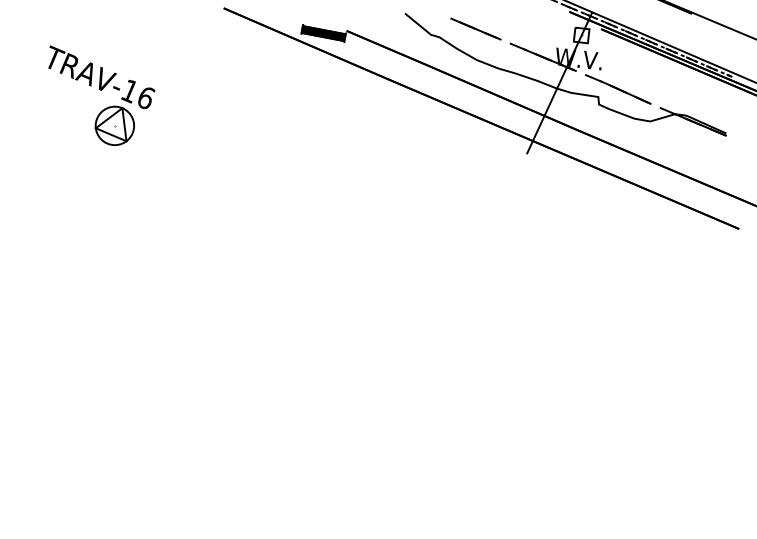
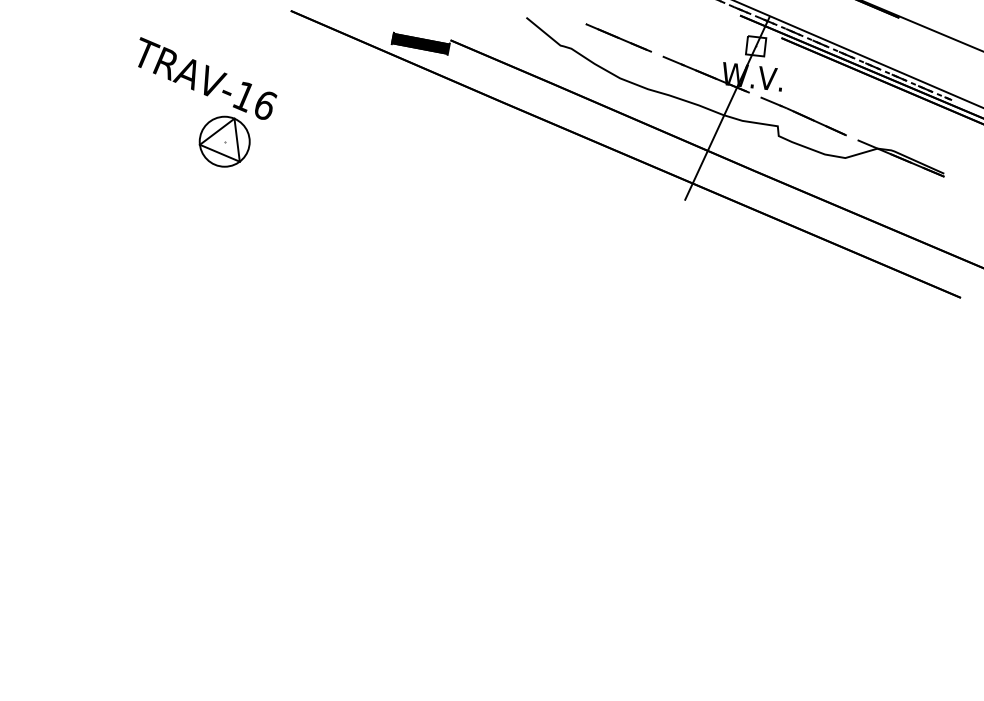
part: (101, 95) -> (207, 102), moved

